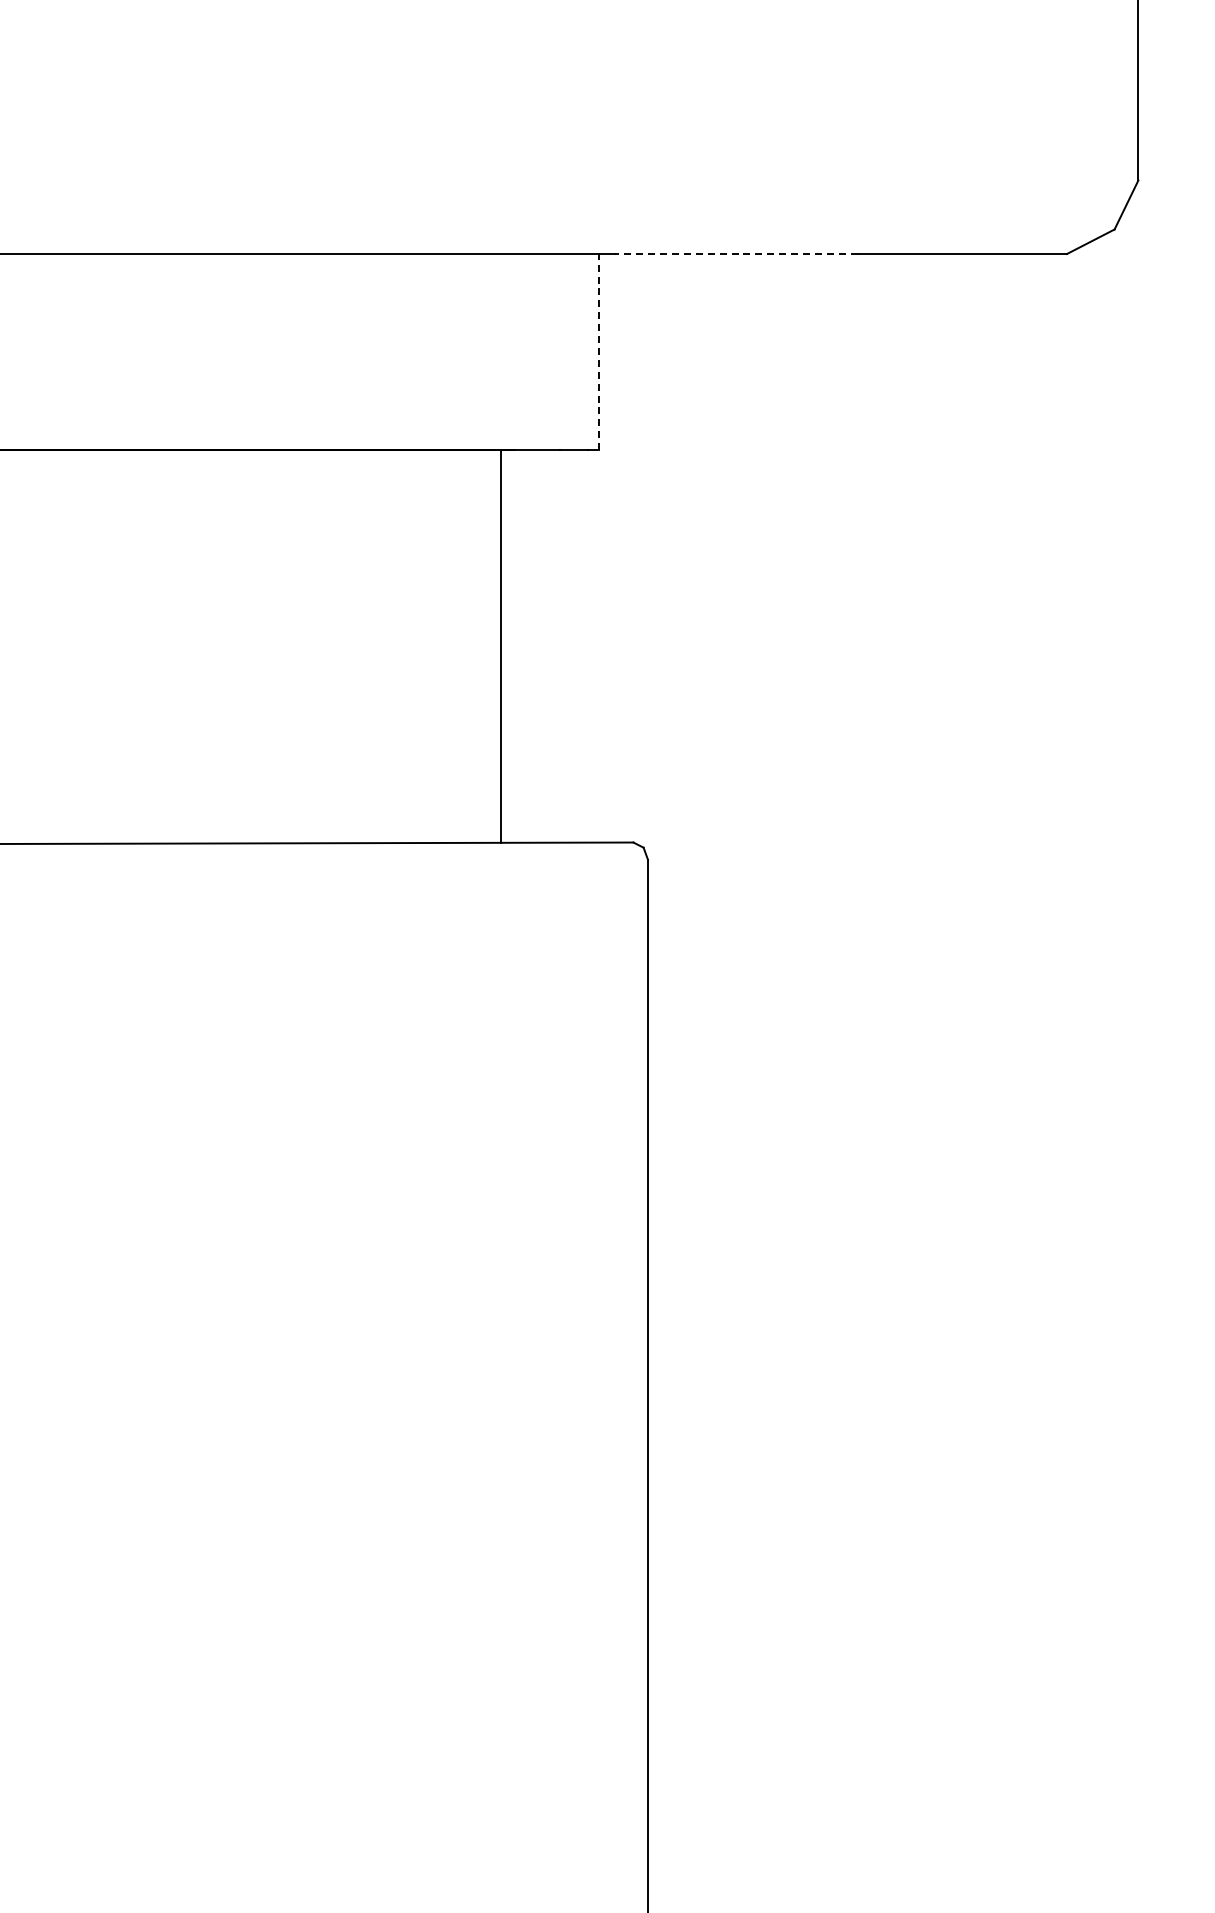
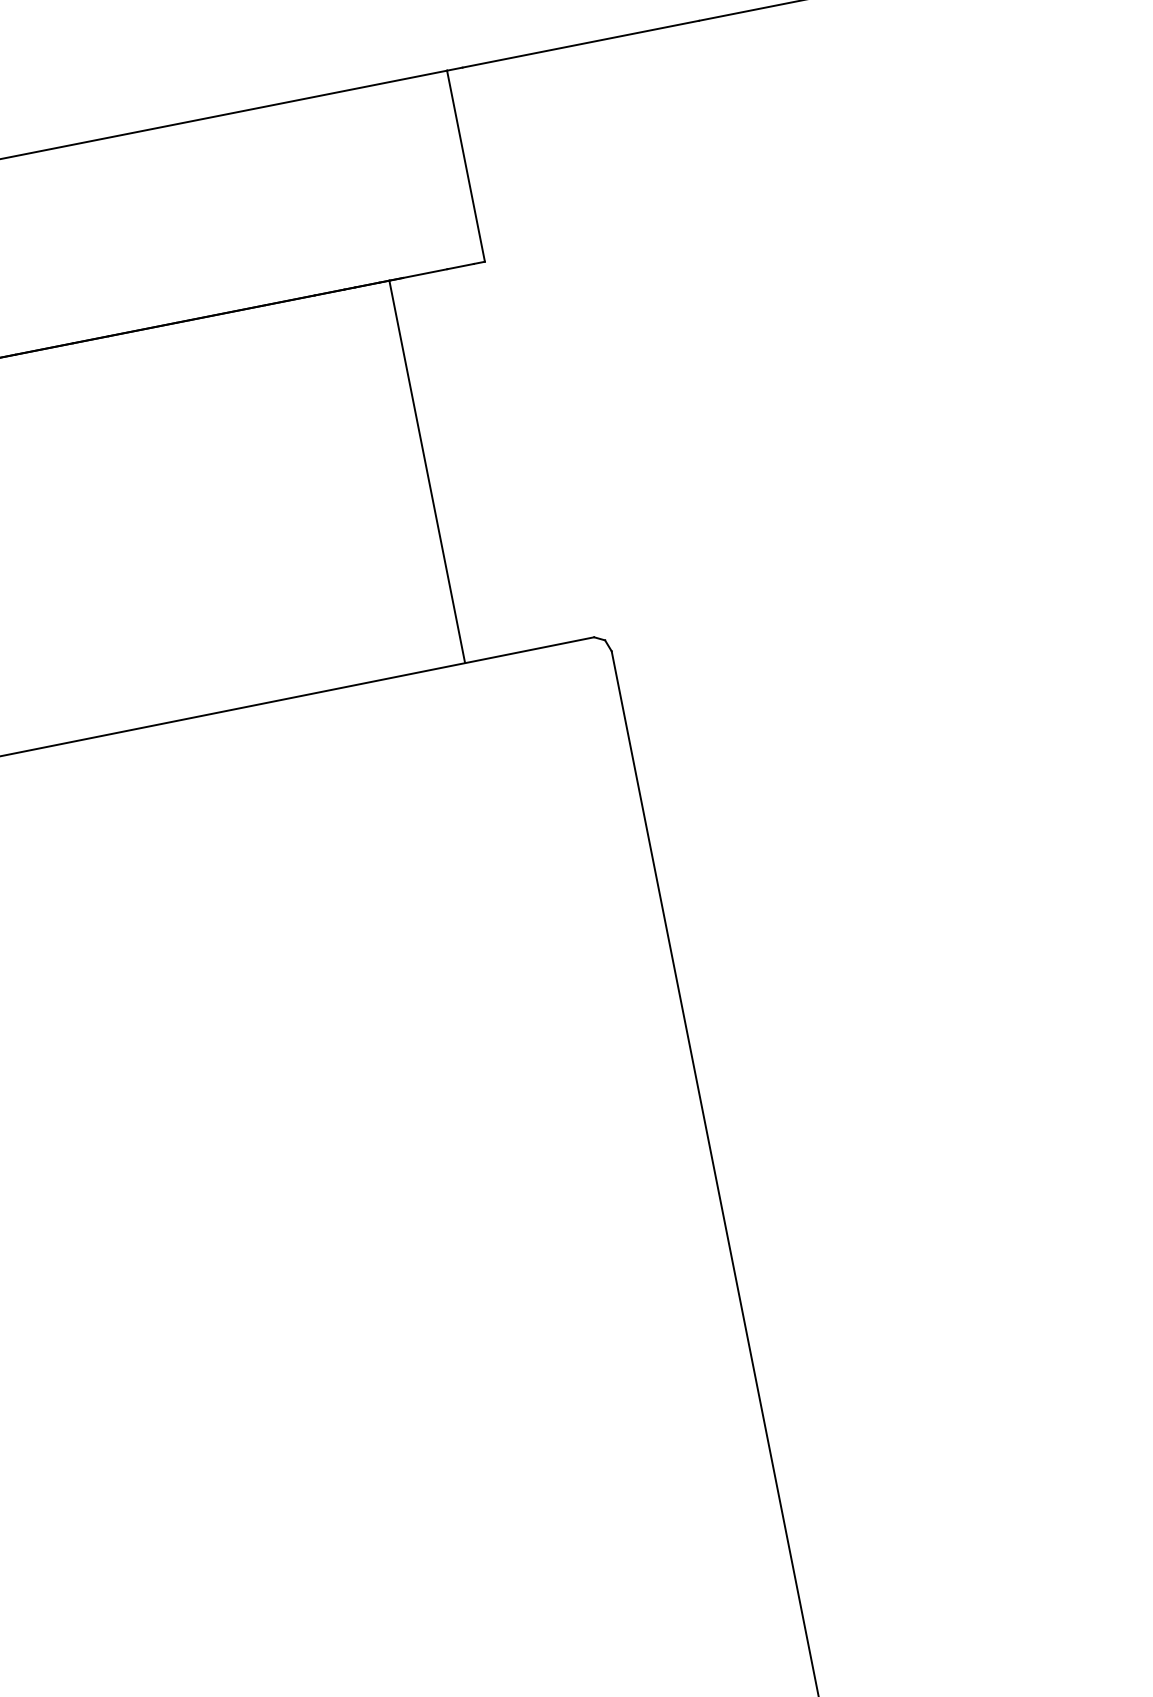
line: (735, 254) -> (580, 44), dashed -> solid
line: (598, 351) -> (465, 165), dashed -> solid

